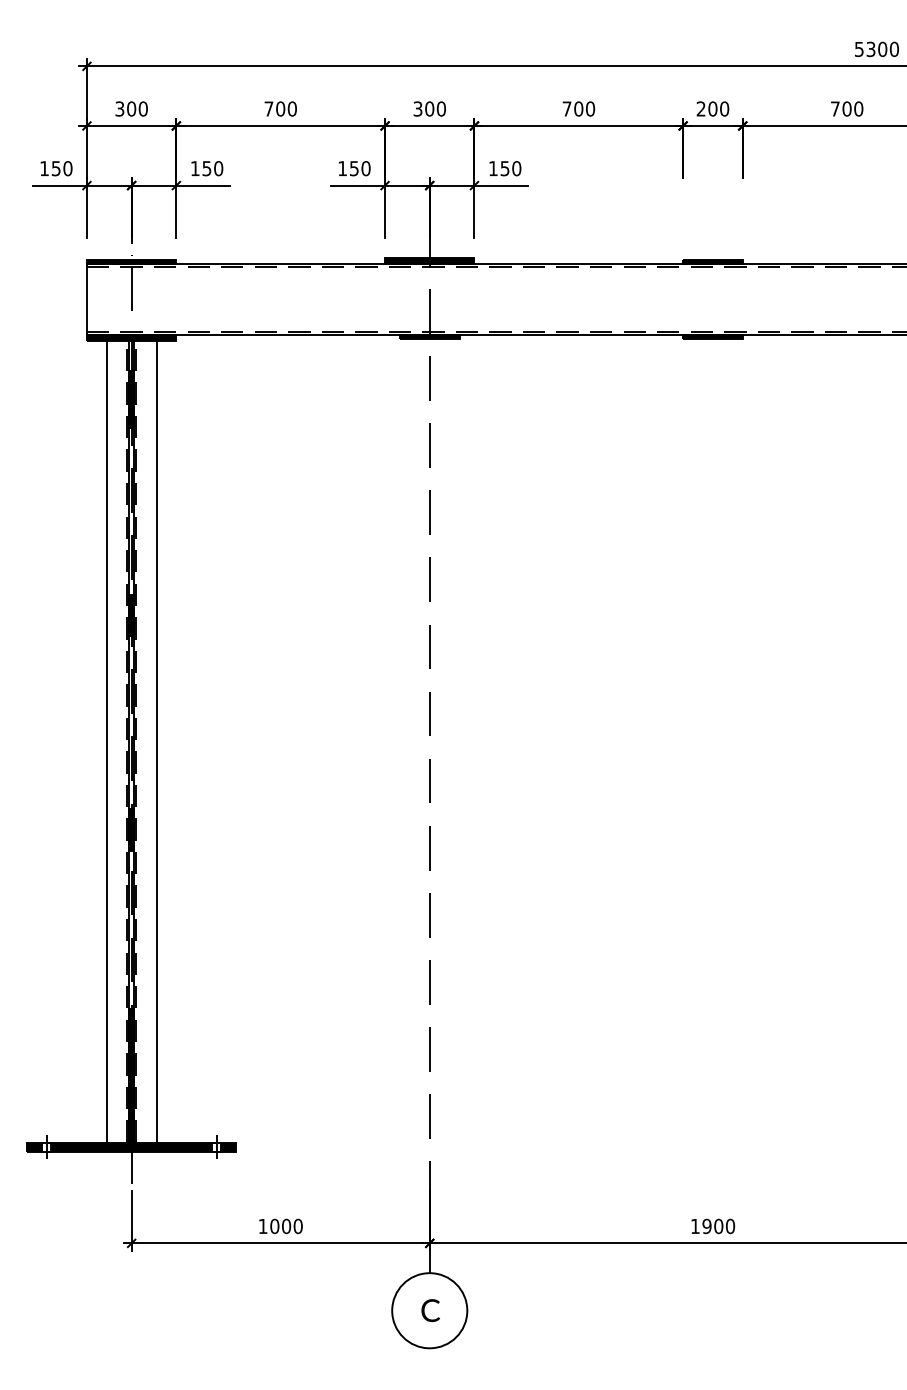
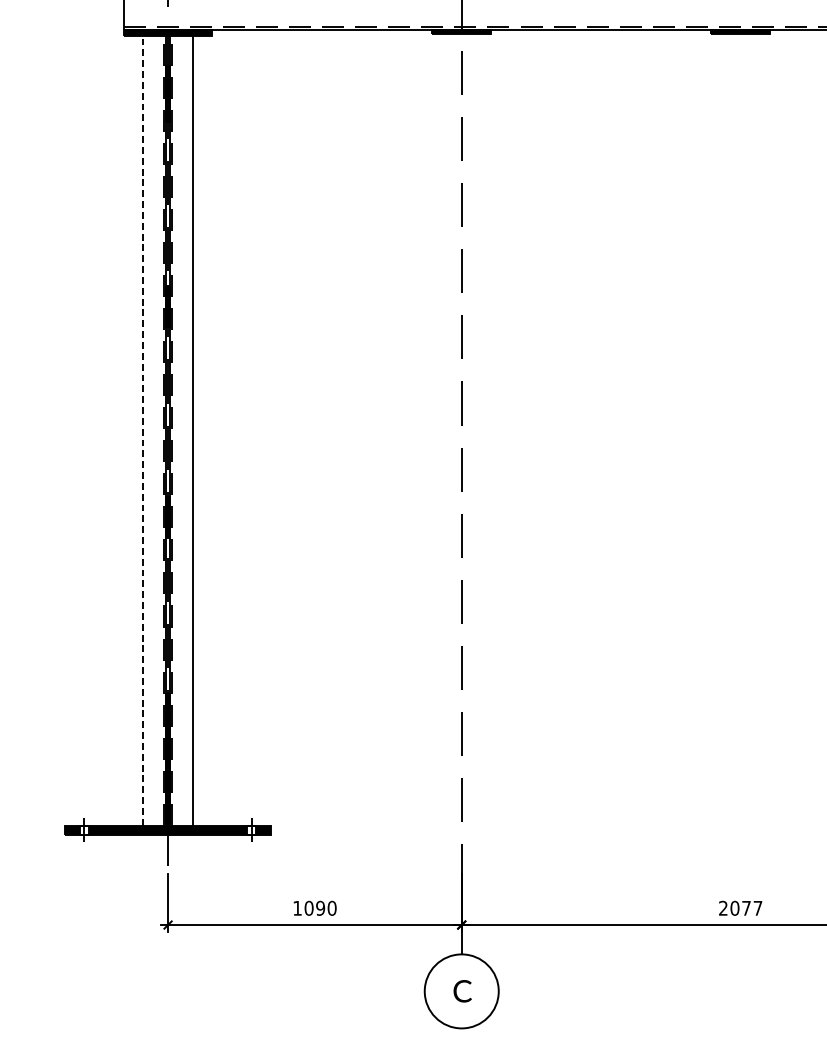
line: (106, 741) -> (143, 430), solid -> dashed
text: (285, 1226) -> (319, 908), 1000 -> 1090
text: (713, 1226) -> (741, 908), 1900 -> 2077

